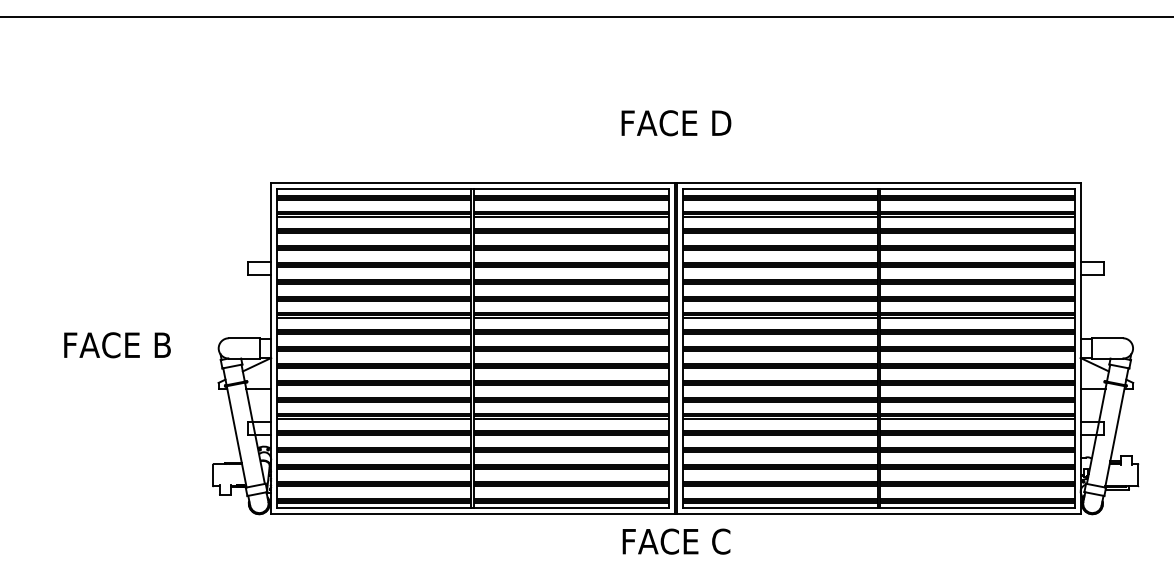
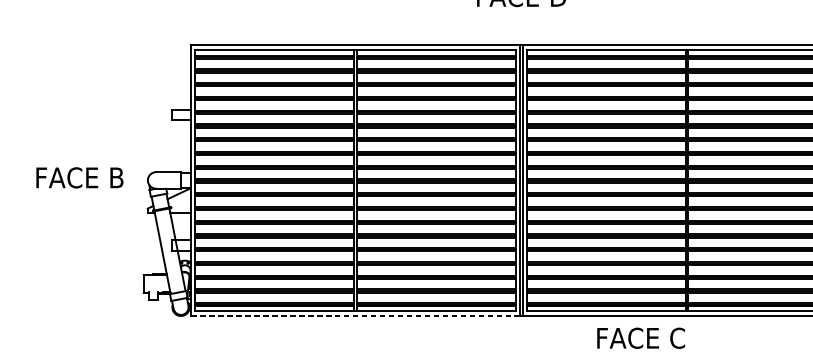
text: (117, 345) -> (79, 178), moved
line: (472, 513) -> (355, 315), solid -> dashed
text: (676, 541) -> (641, 338), moved

